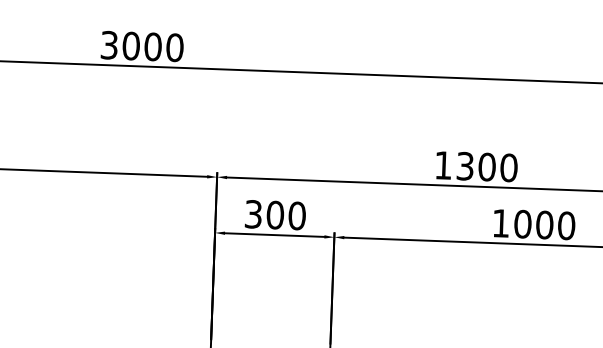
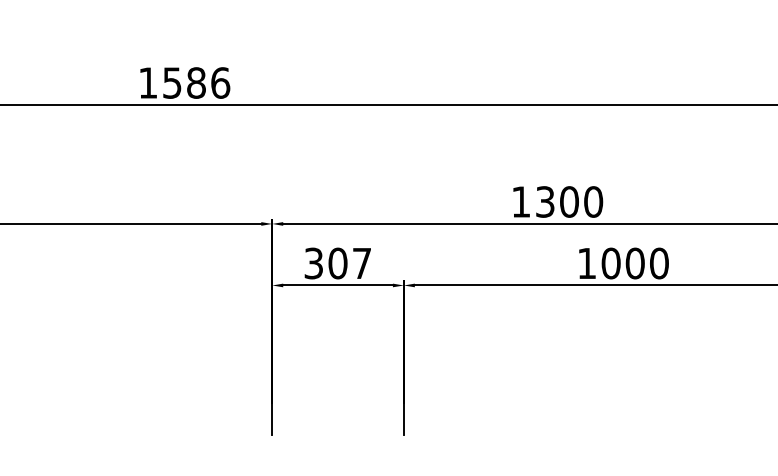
text: (142, 46) -> (184, 82), 3000 -> 1586
text: (296, 215) -> (361, 263), 300 -> 307

